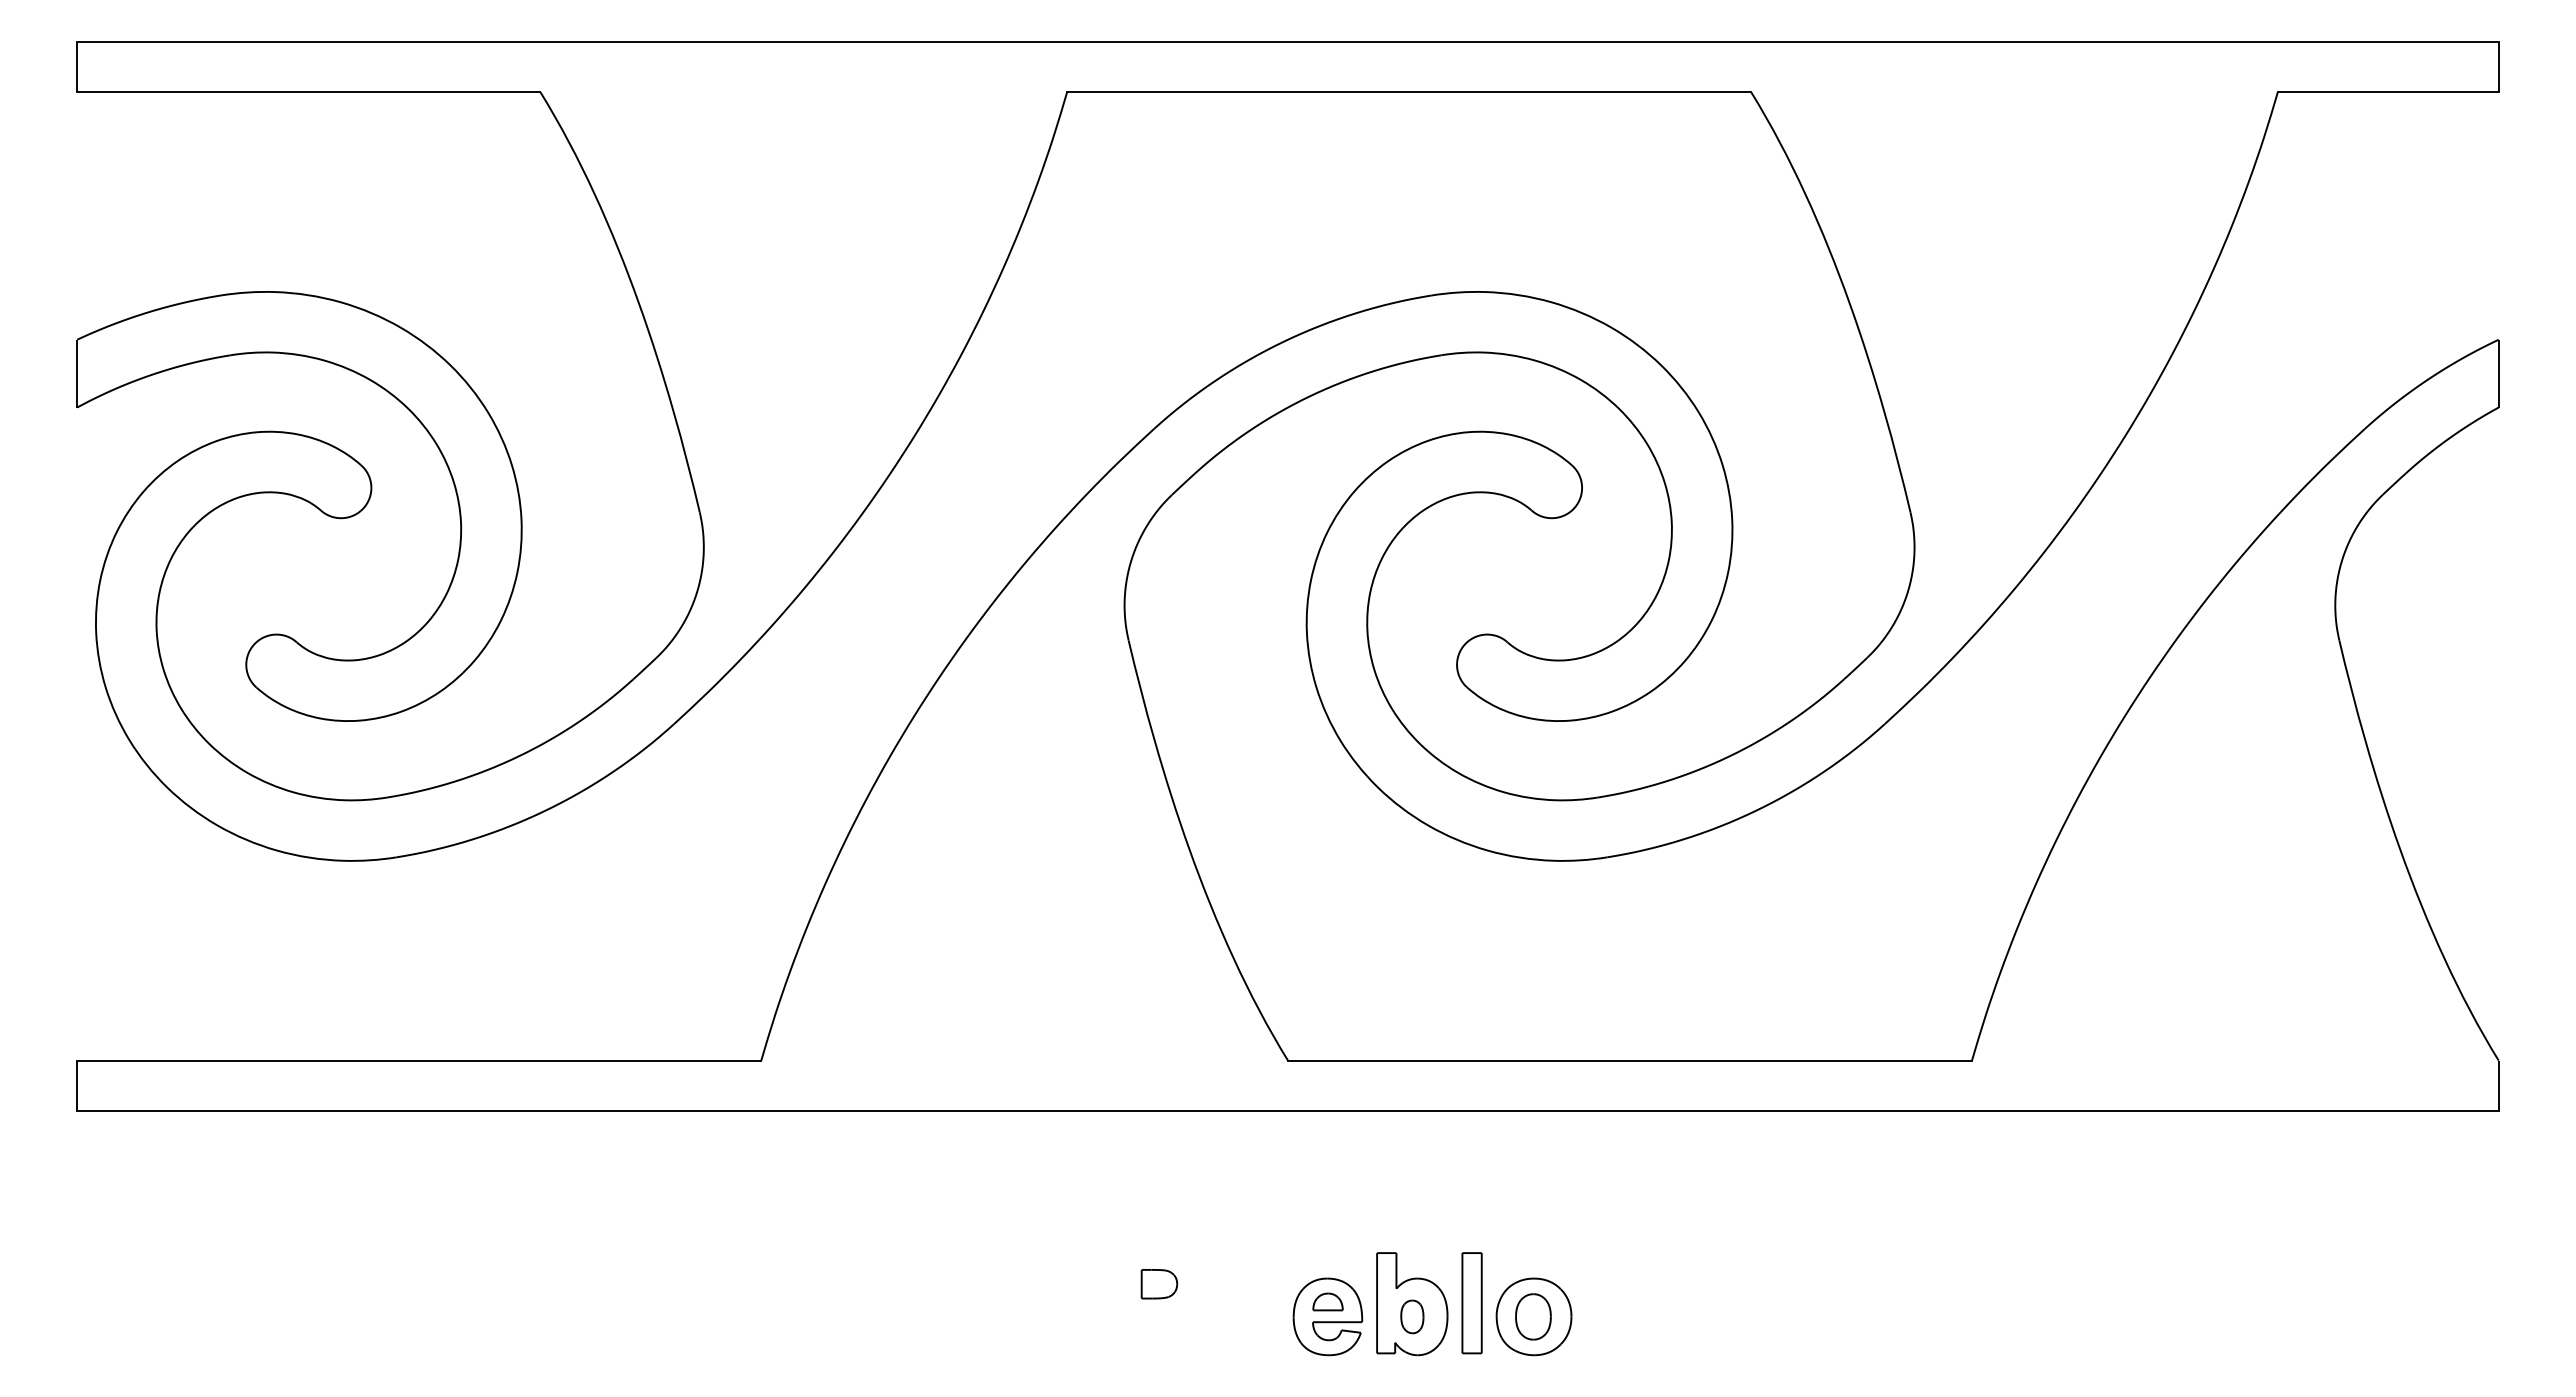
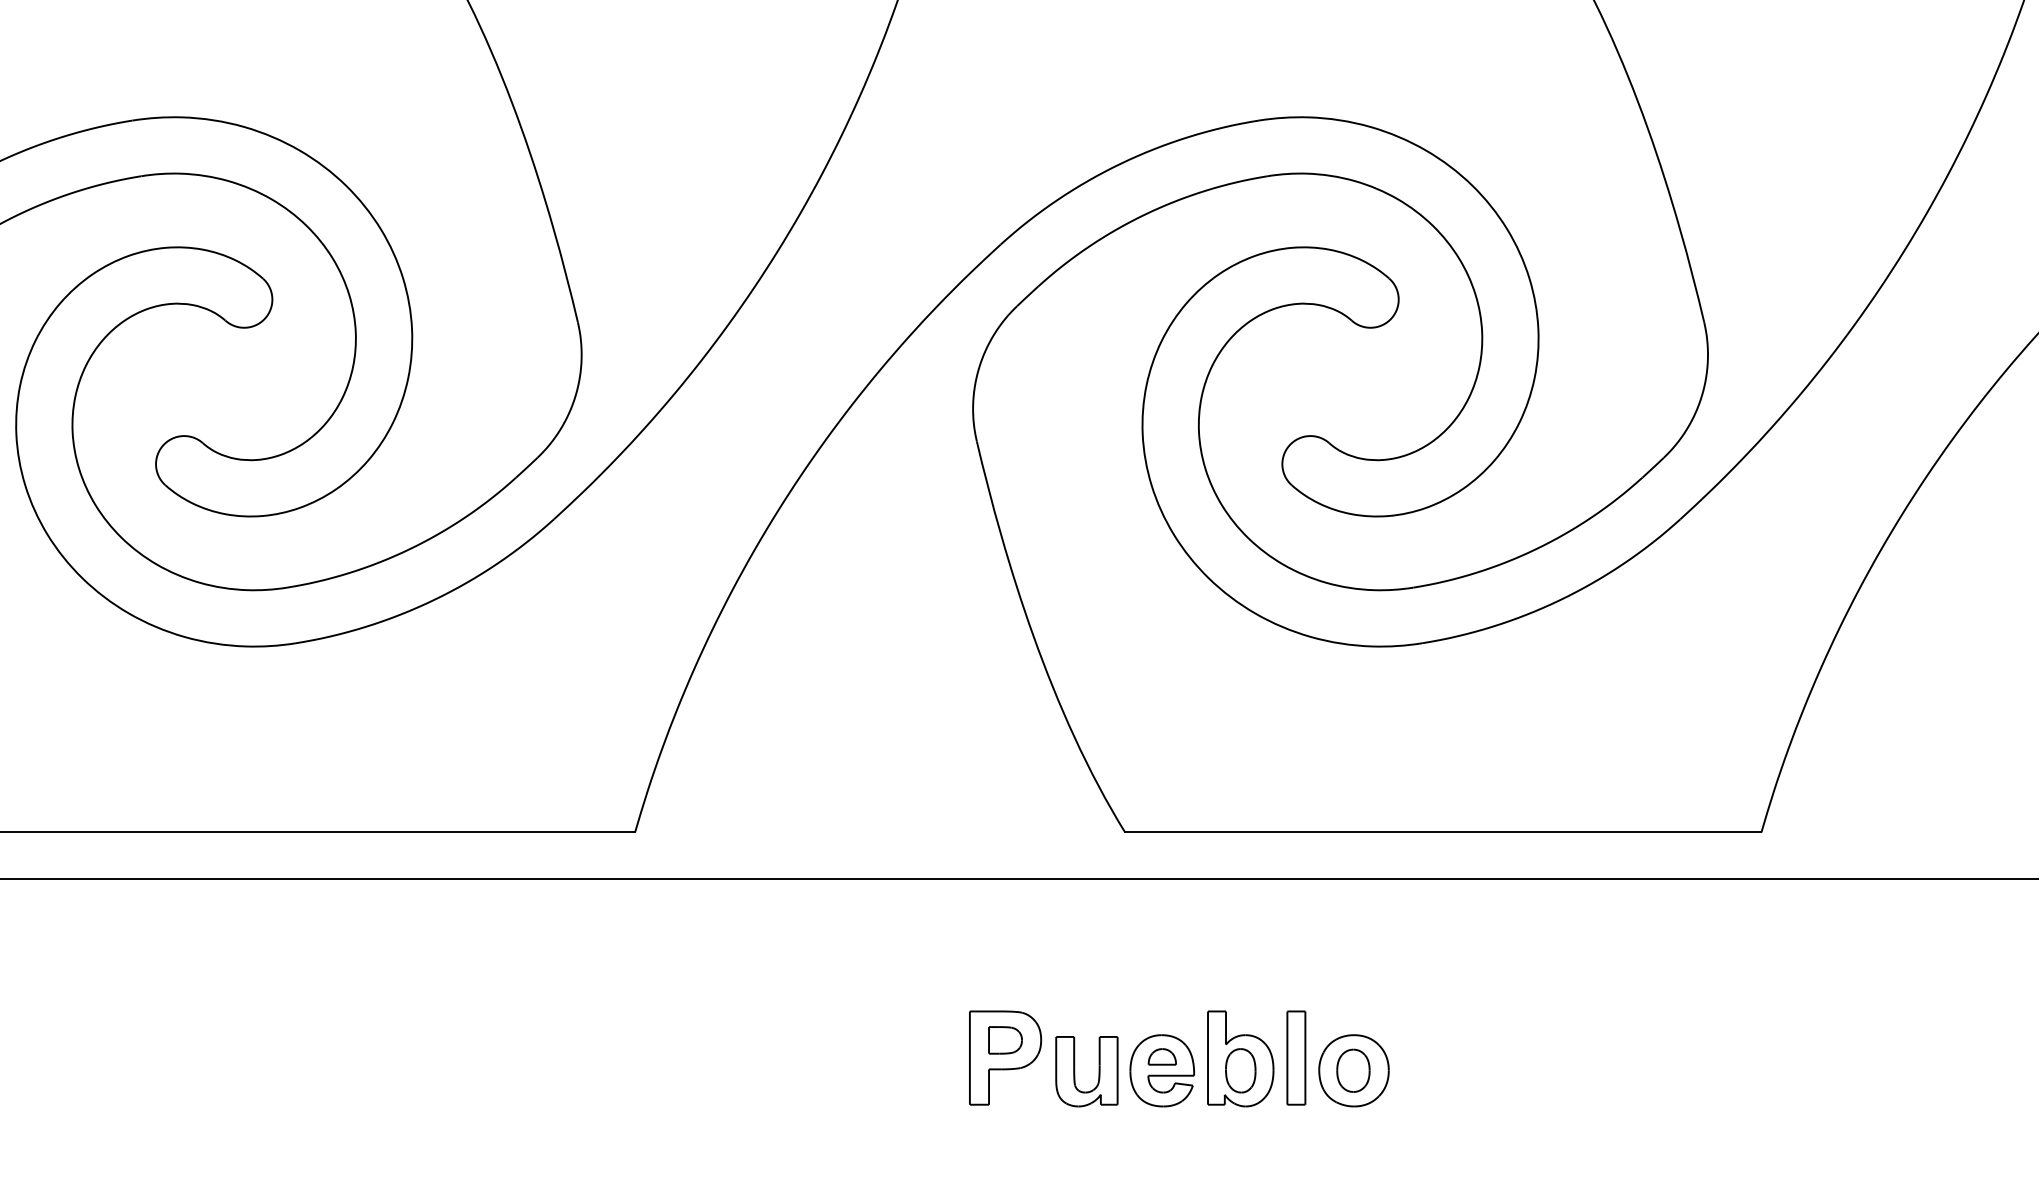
part: (1159, 1303) -> (1005, 1058), added
part: (1412, 1316) -> (1240, 1070), size x1.43
part: (1234, 1317) -> (1075, 1071), added

